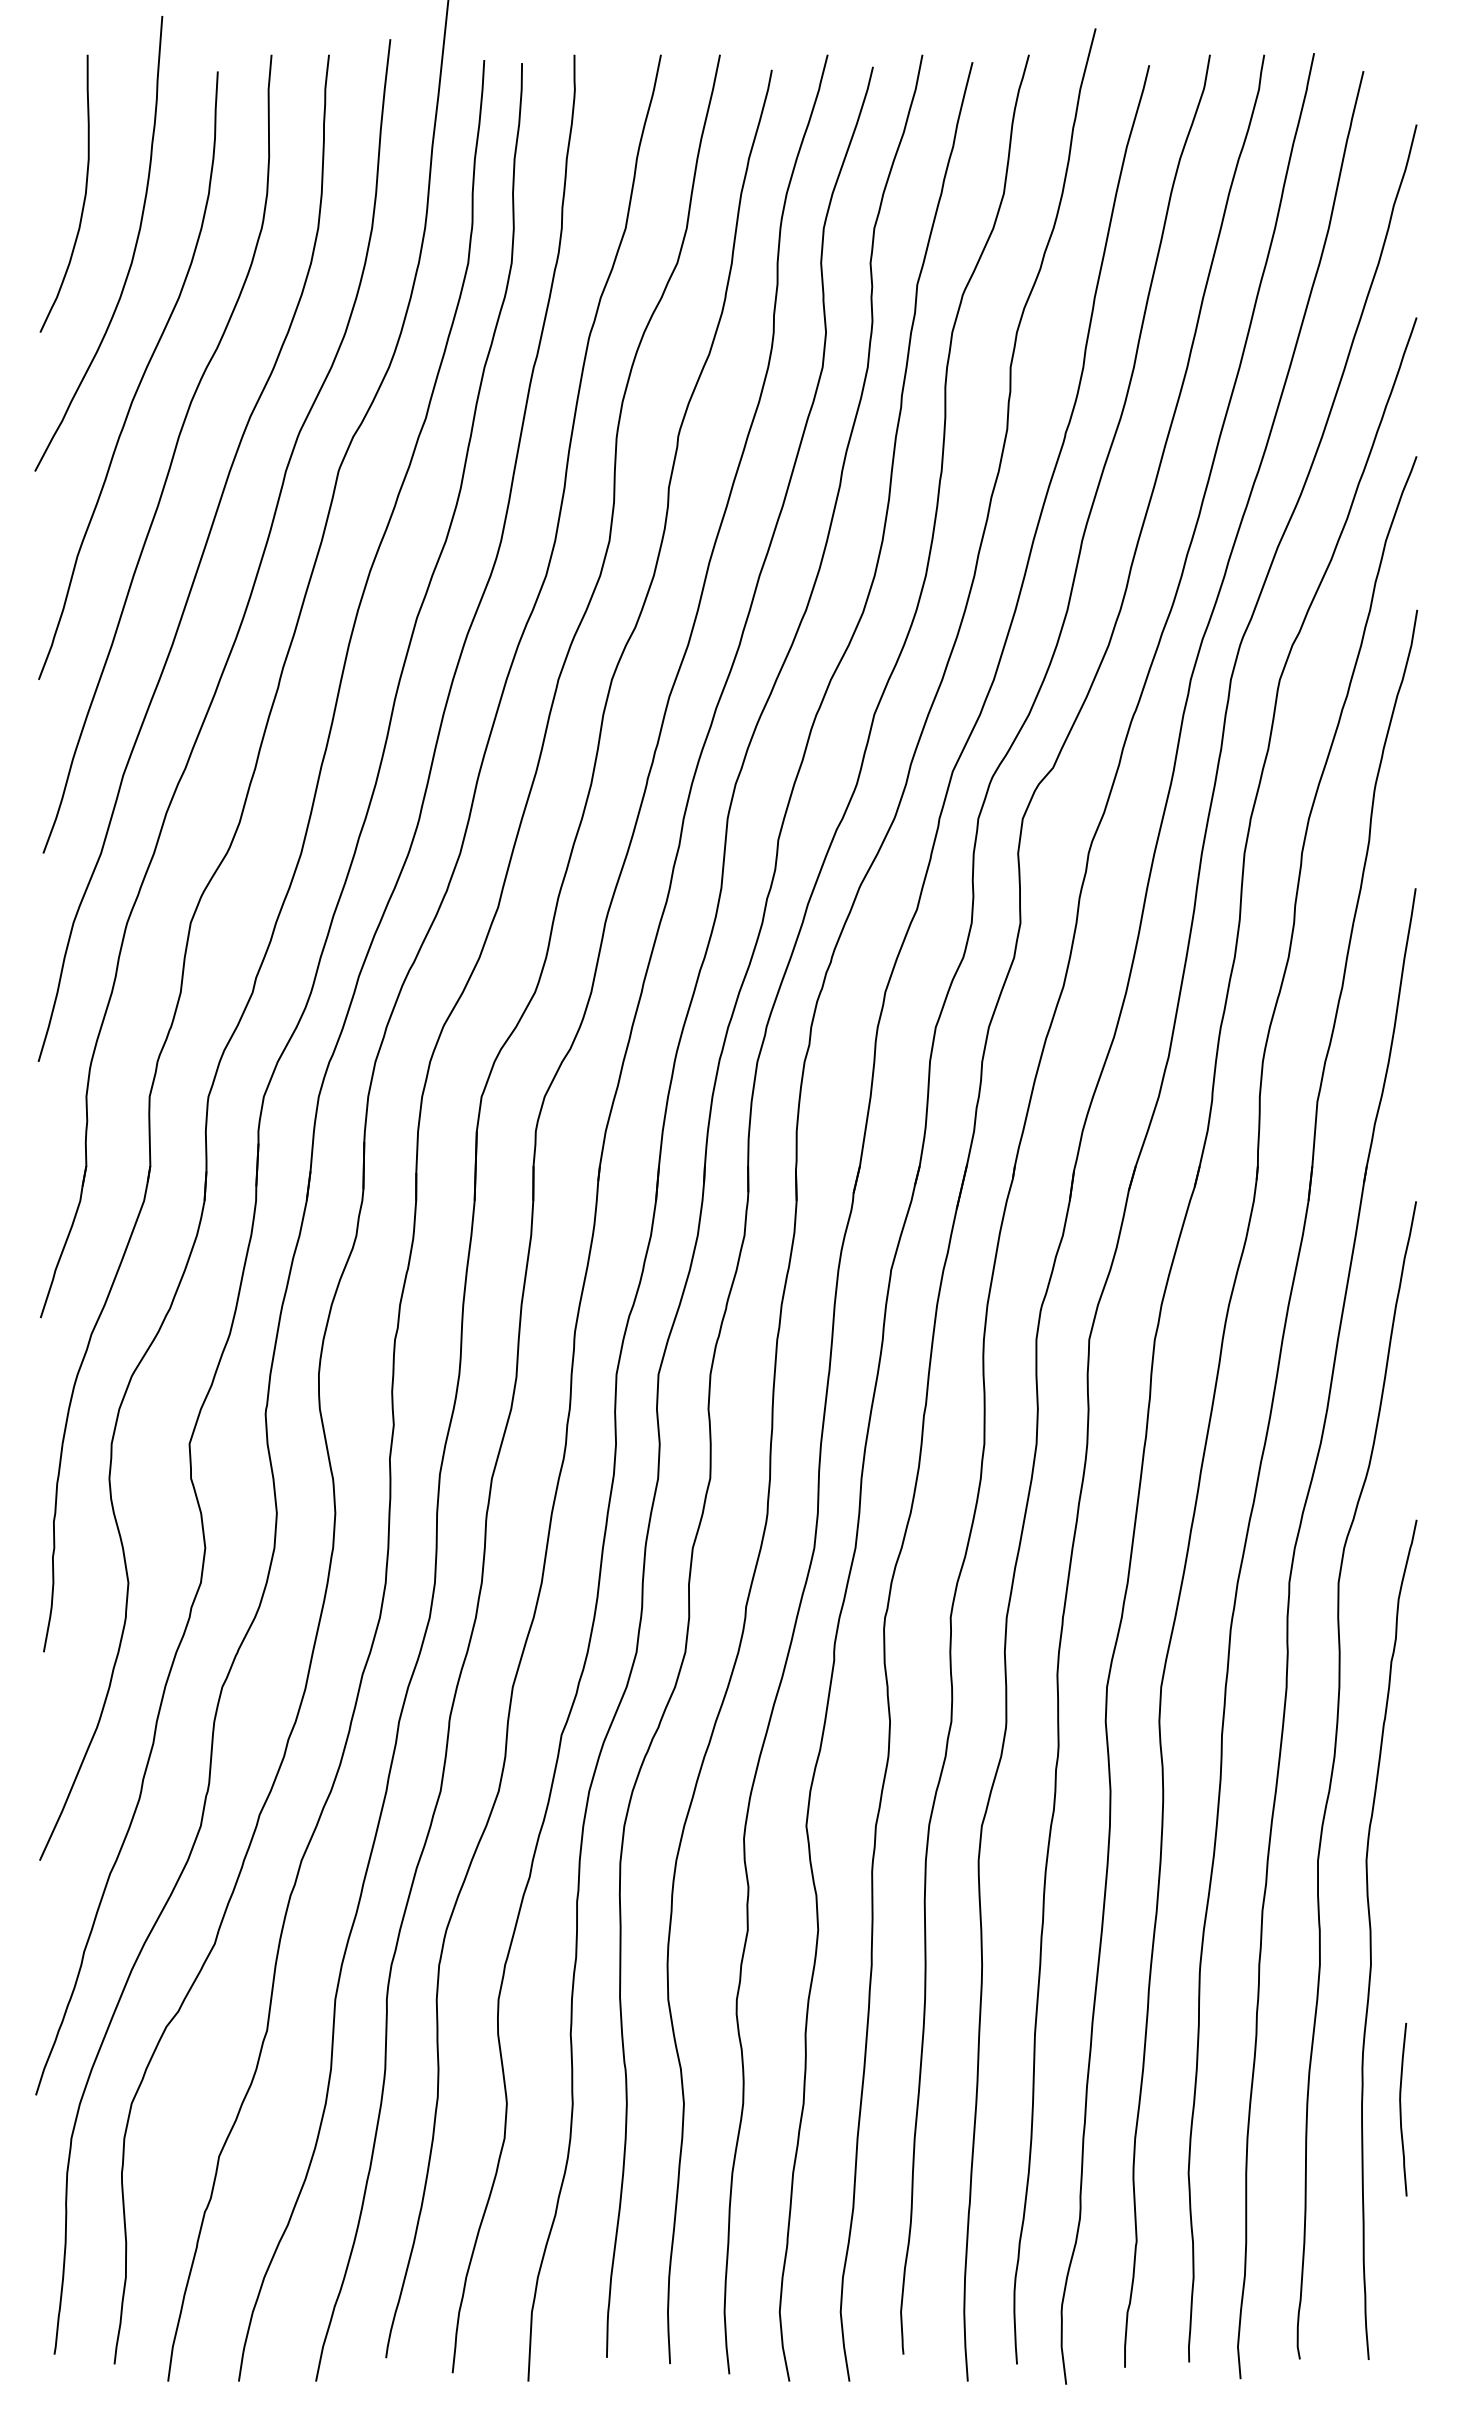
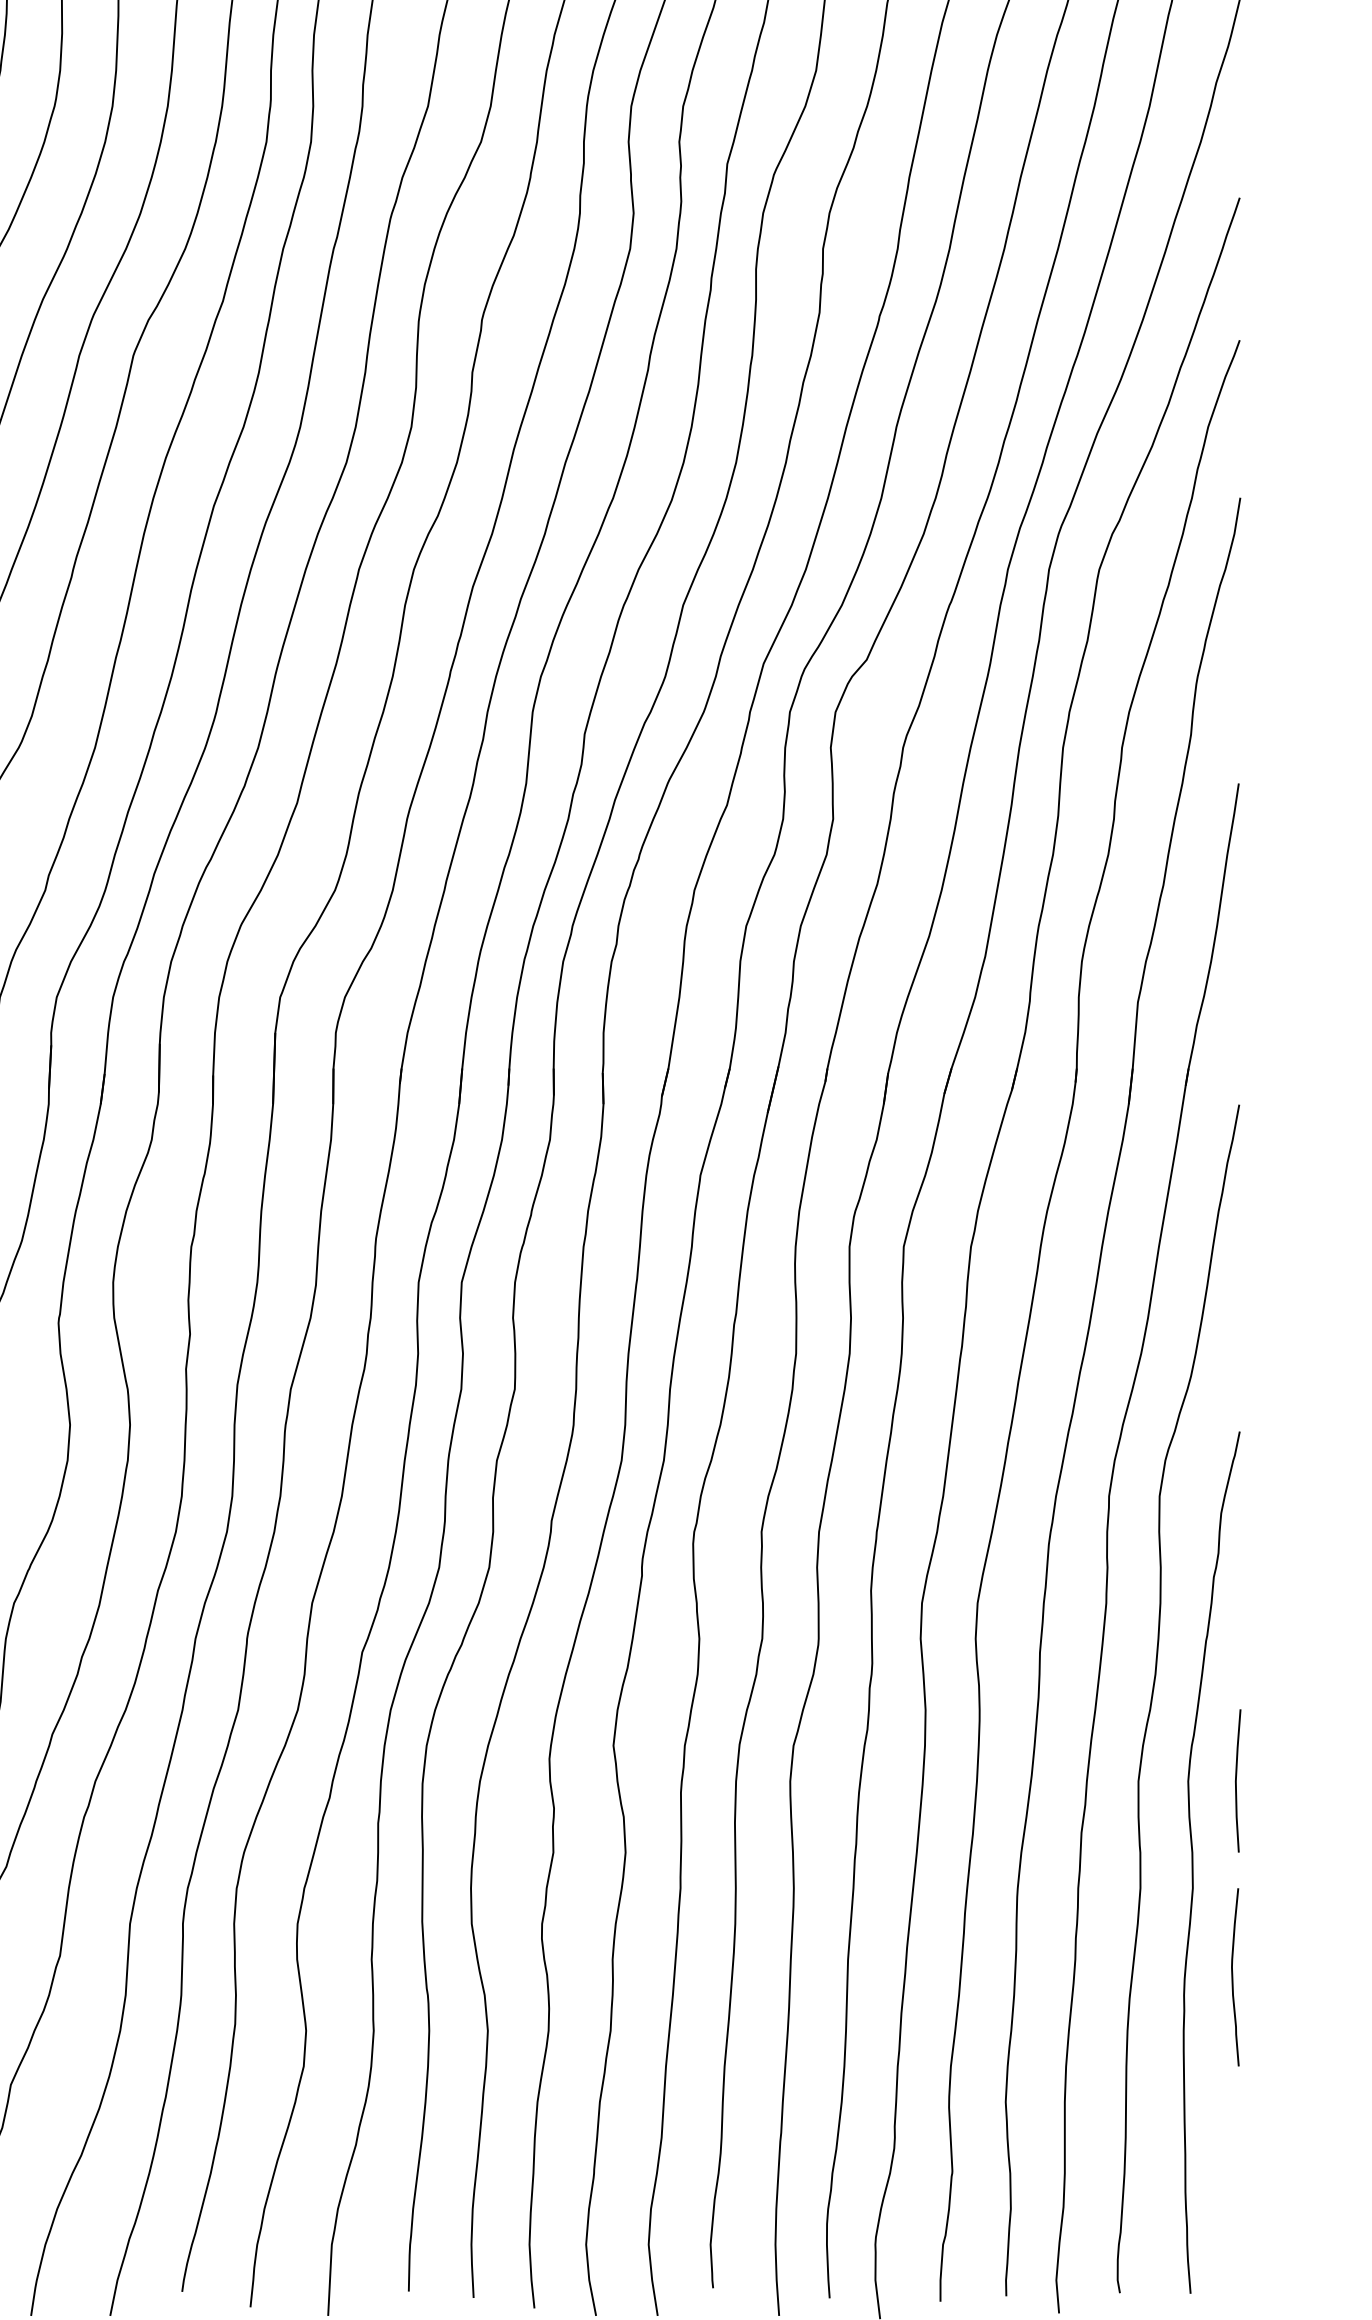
line: (1413, 1860) -> (1236, 1781), added
curve: (1401, 2109) -> (1233, 1977), moved

